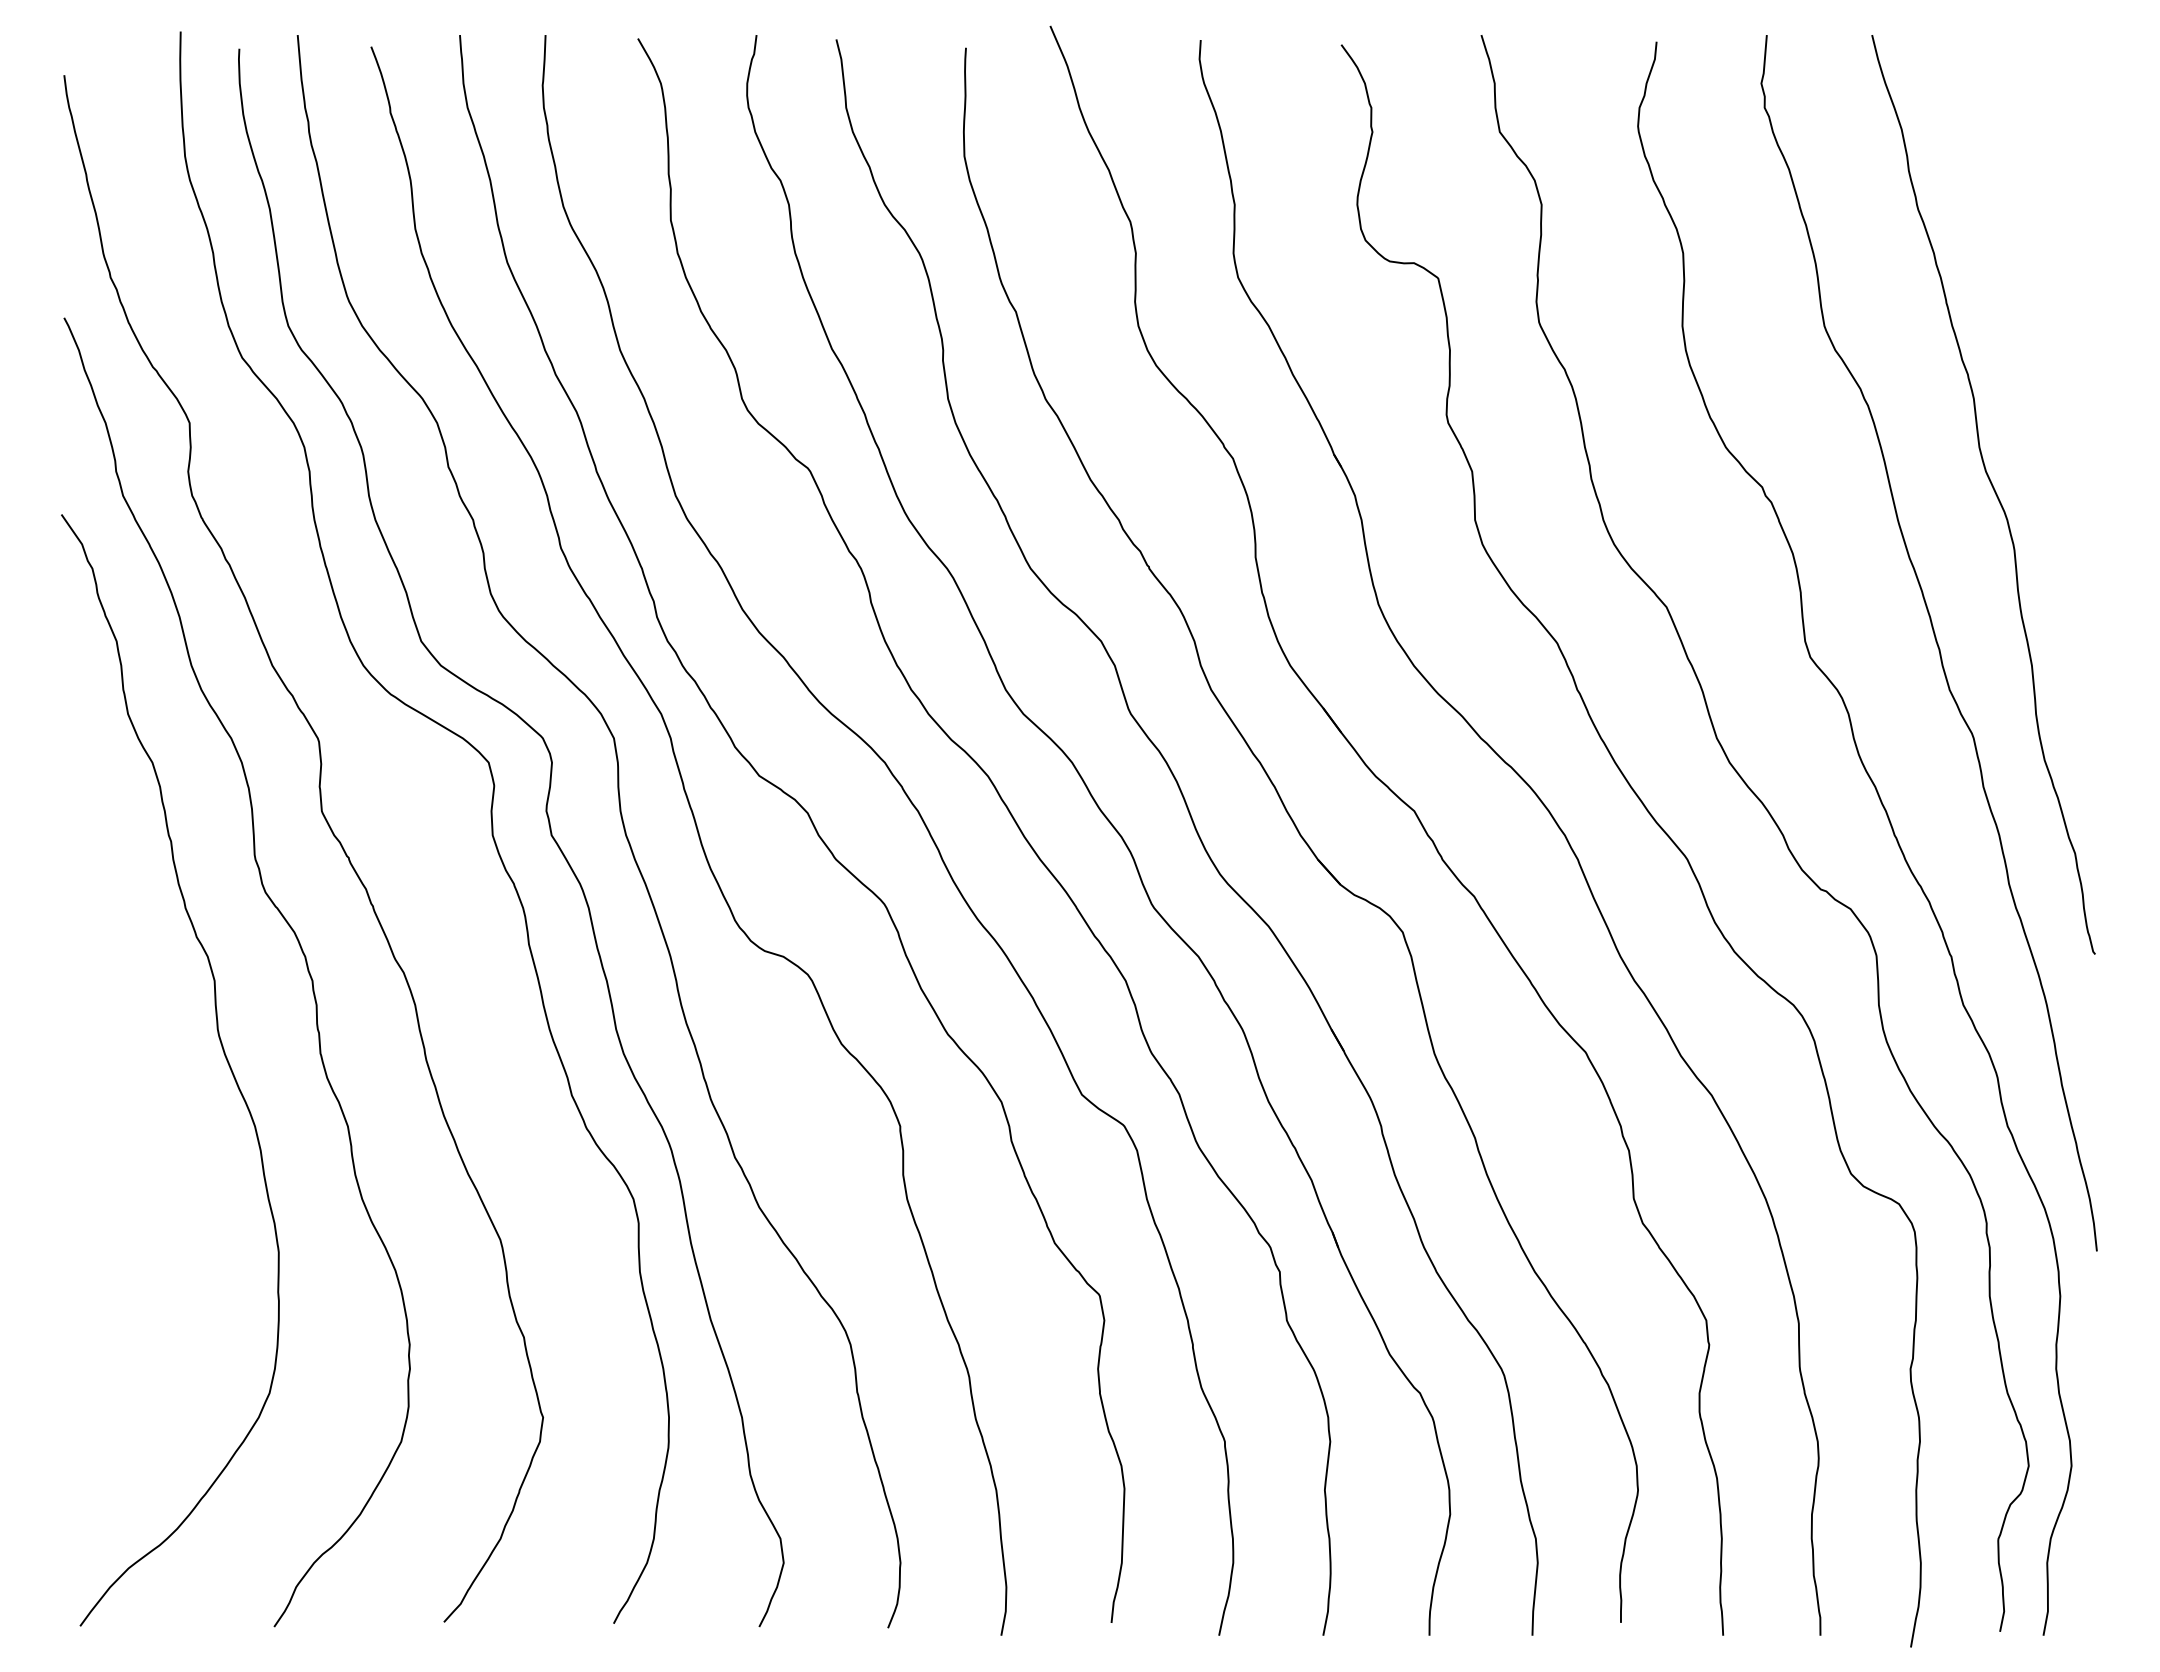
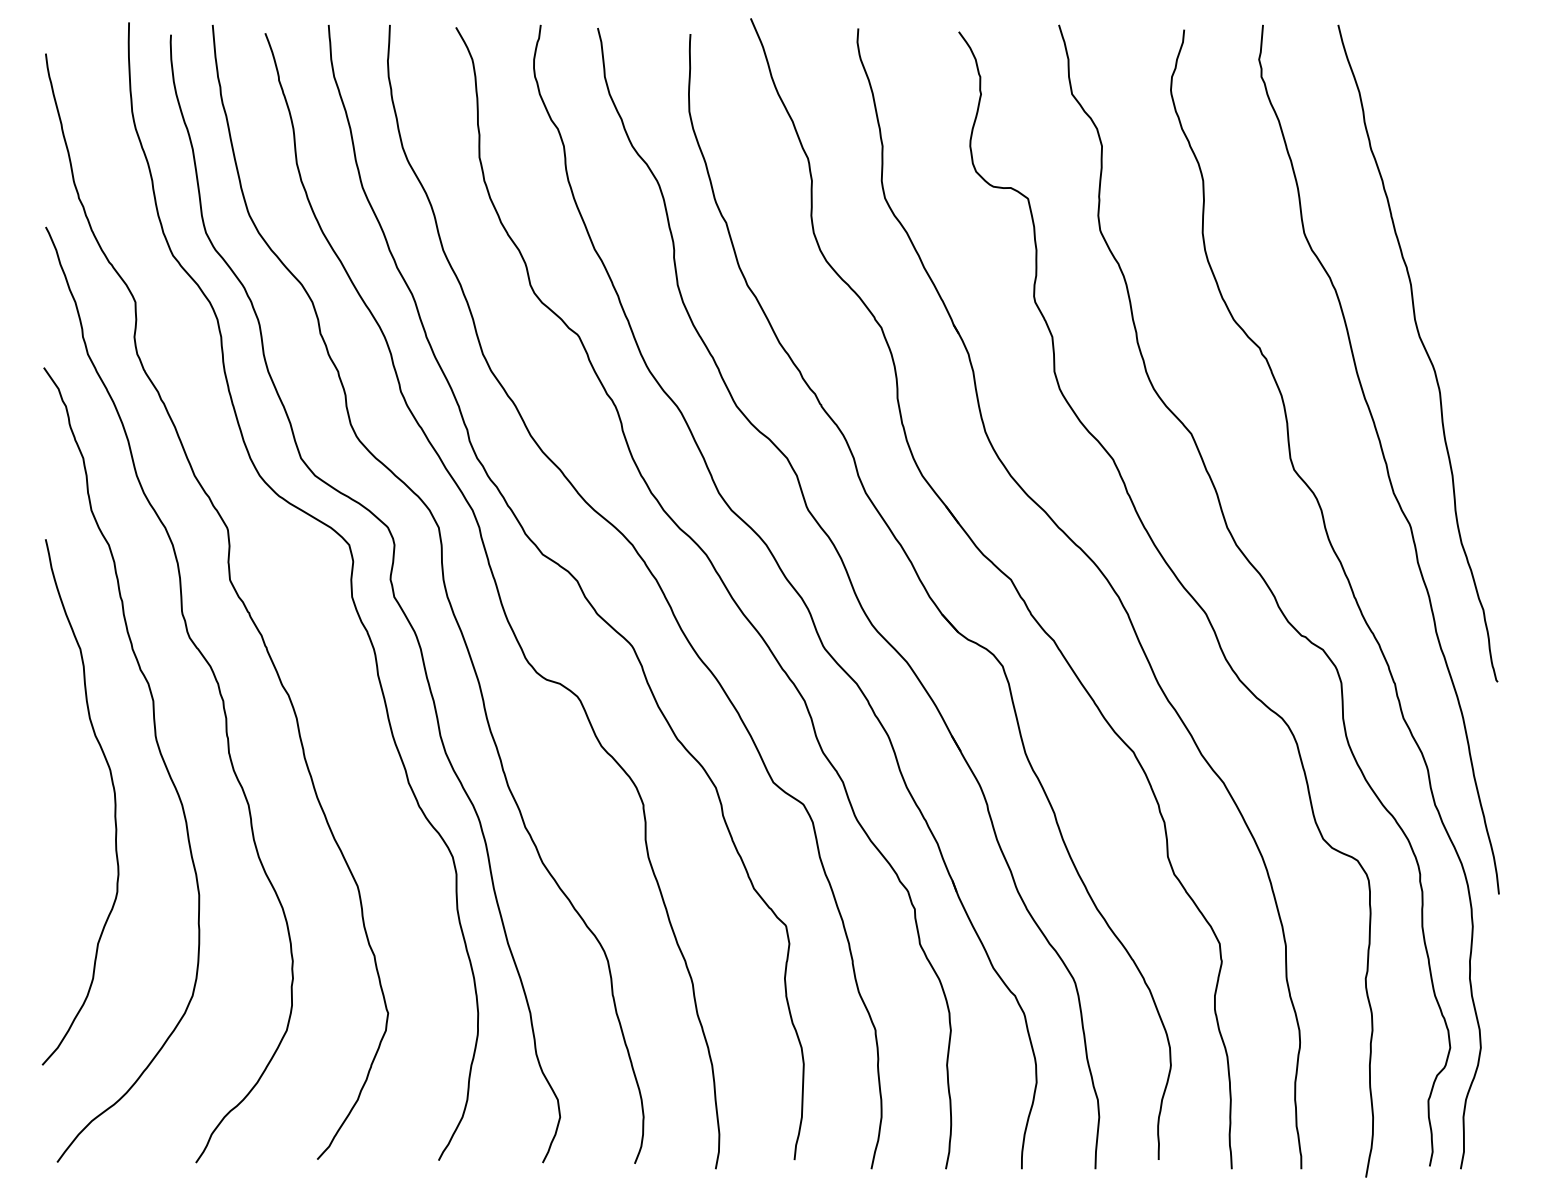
curve: (160, 1122) -> (114, 802), added

